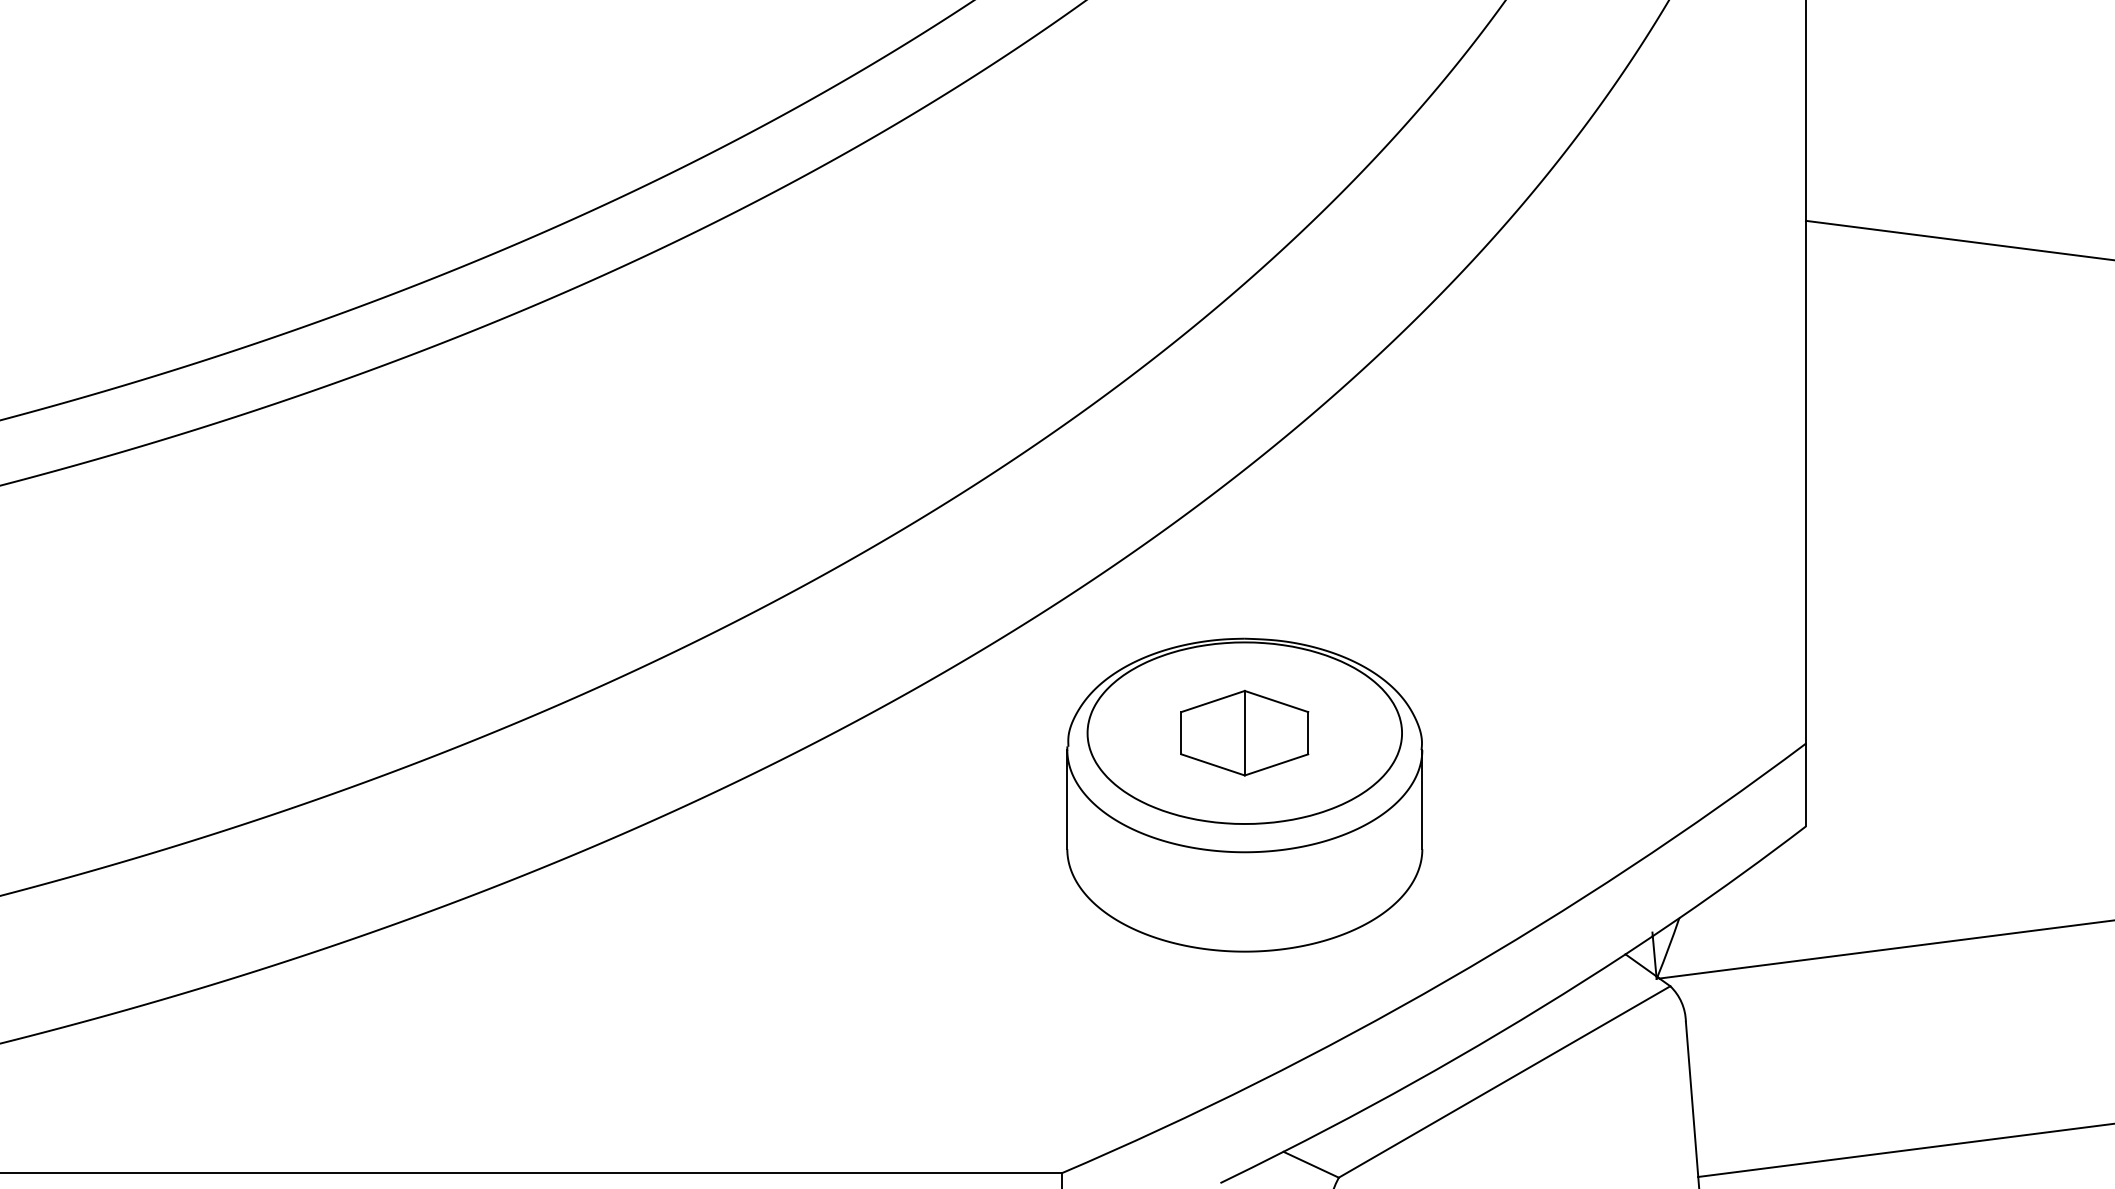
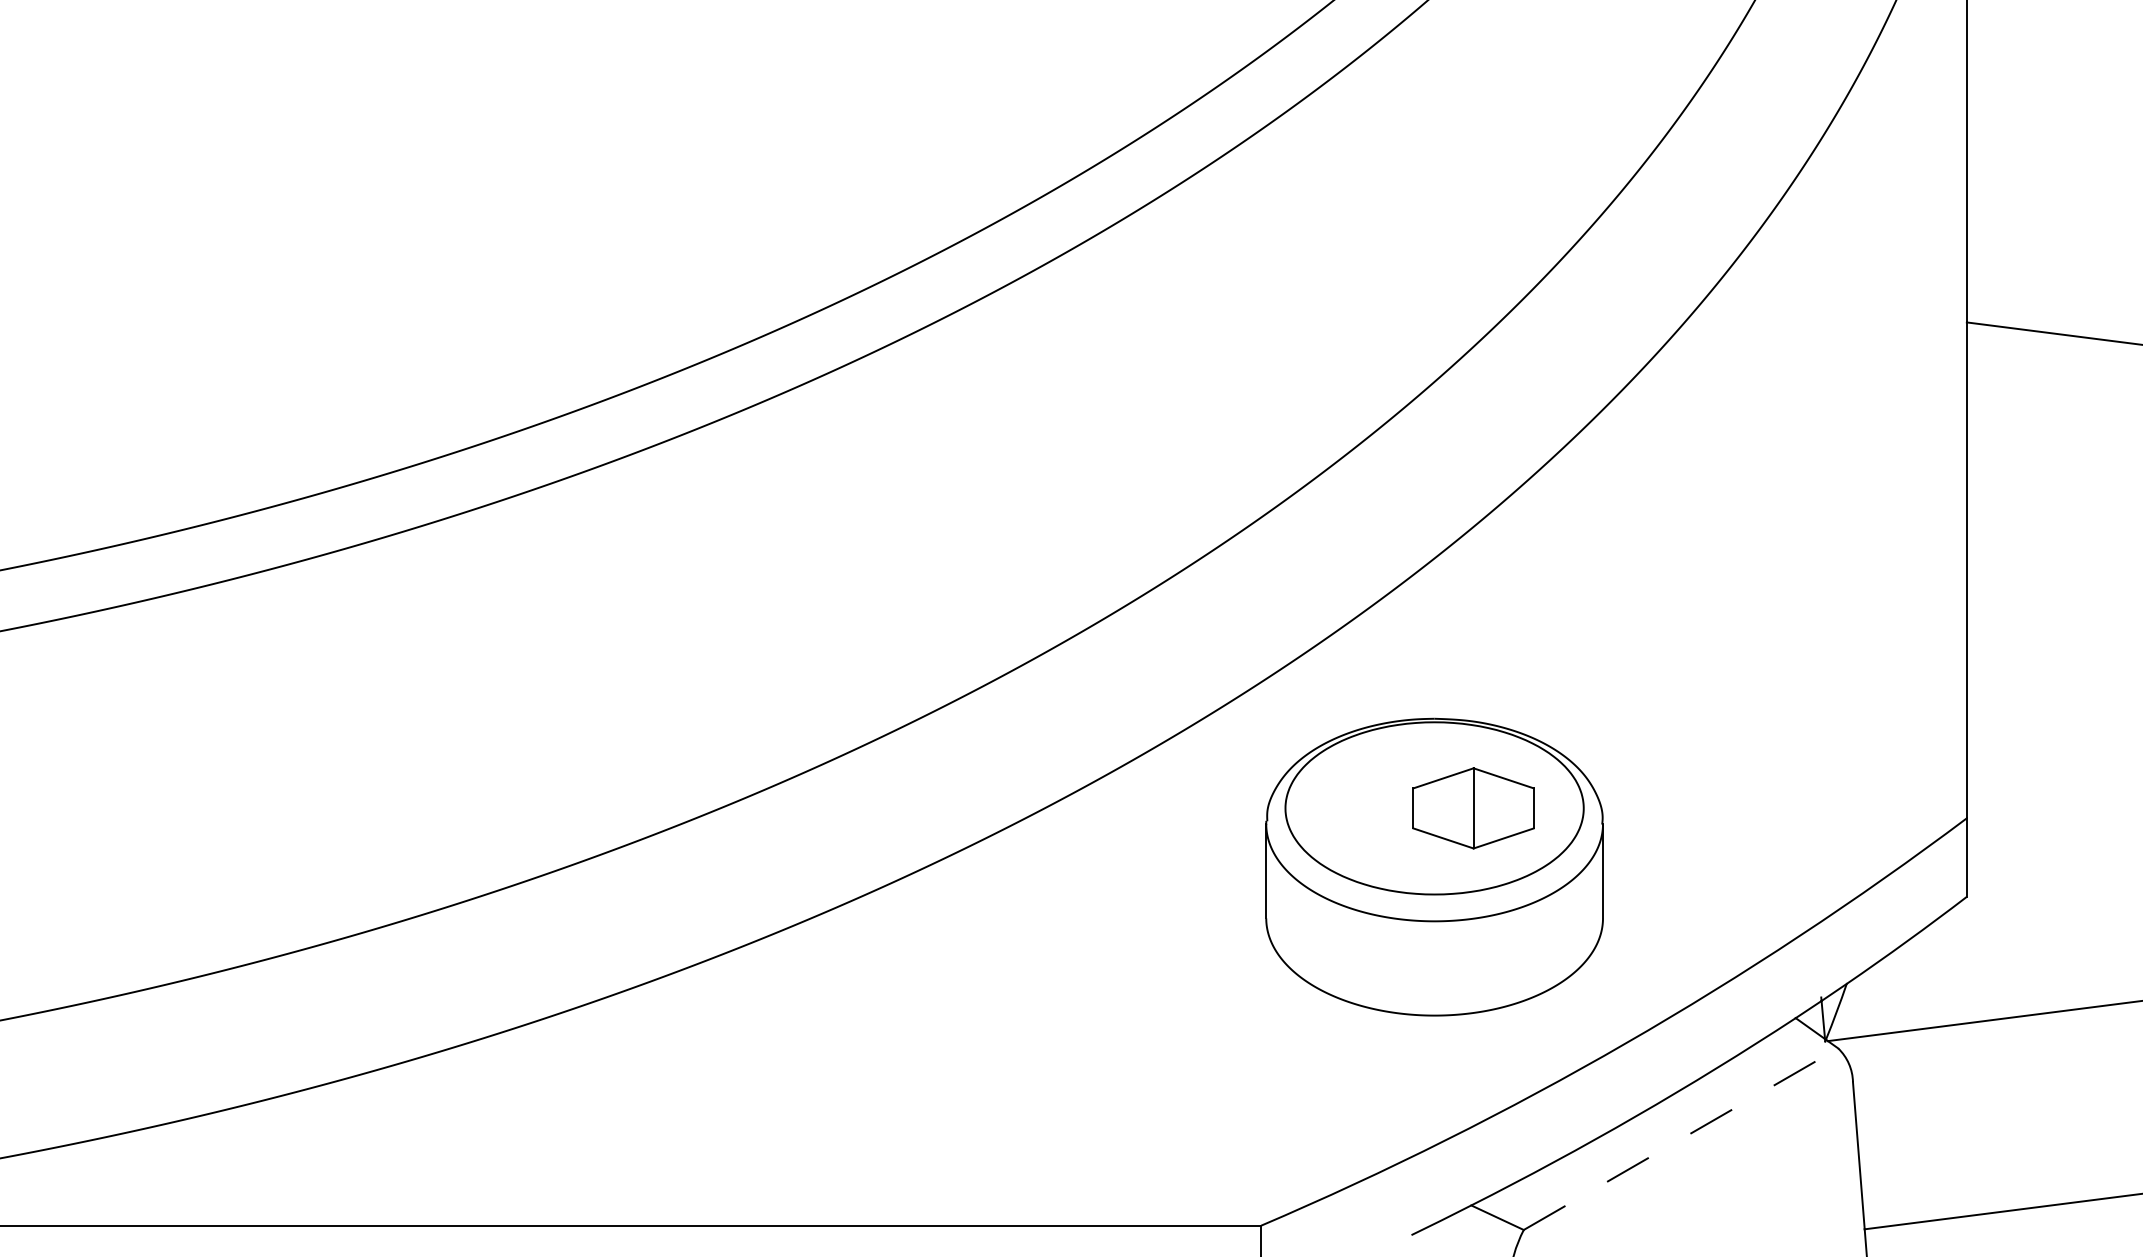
part: (1244, 733) -> (1473, 808), moved
line: (1505, 1082) -> (1681, 1139), solid -> dashed

